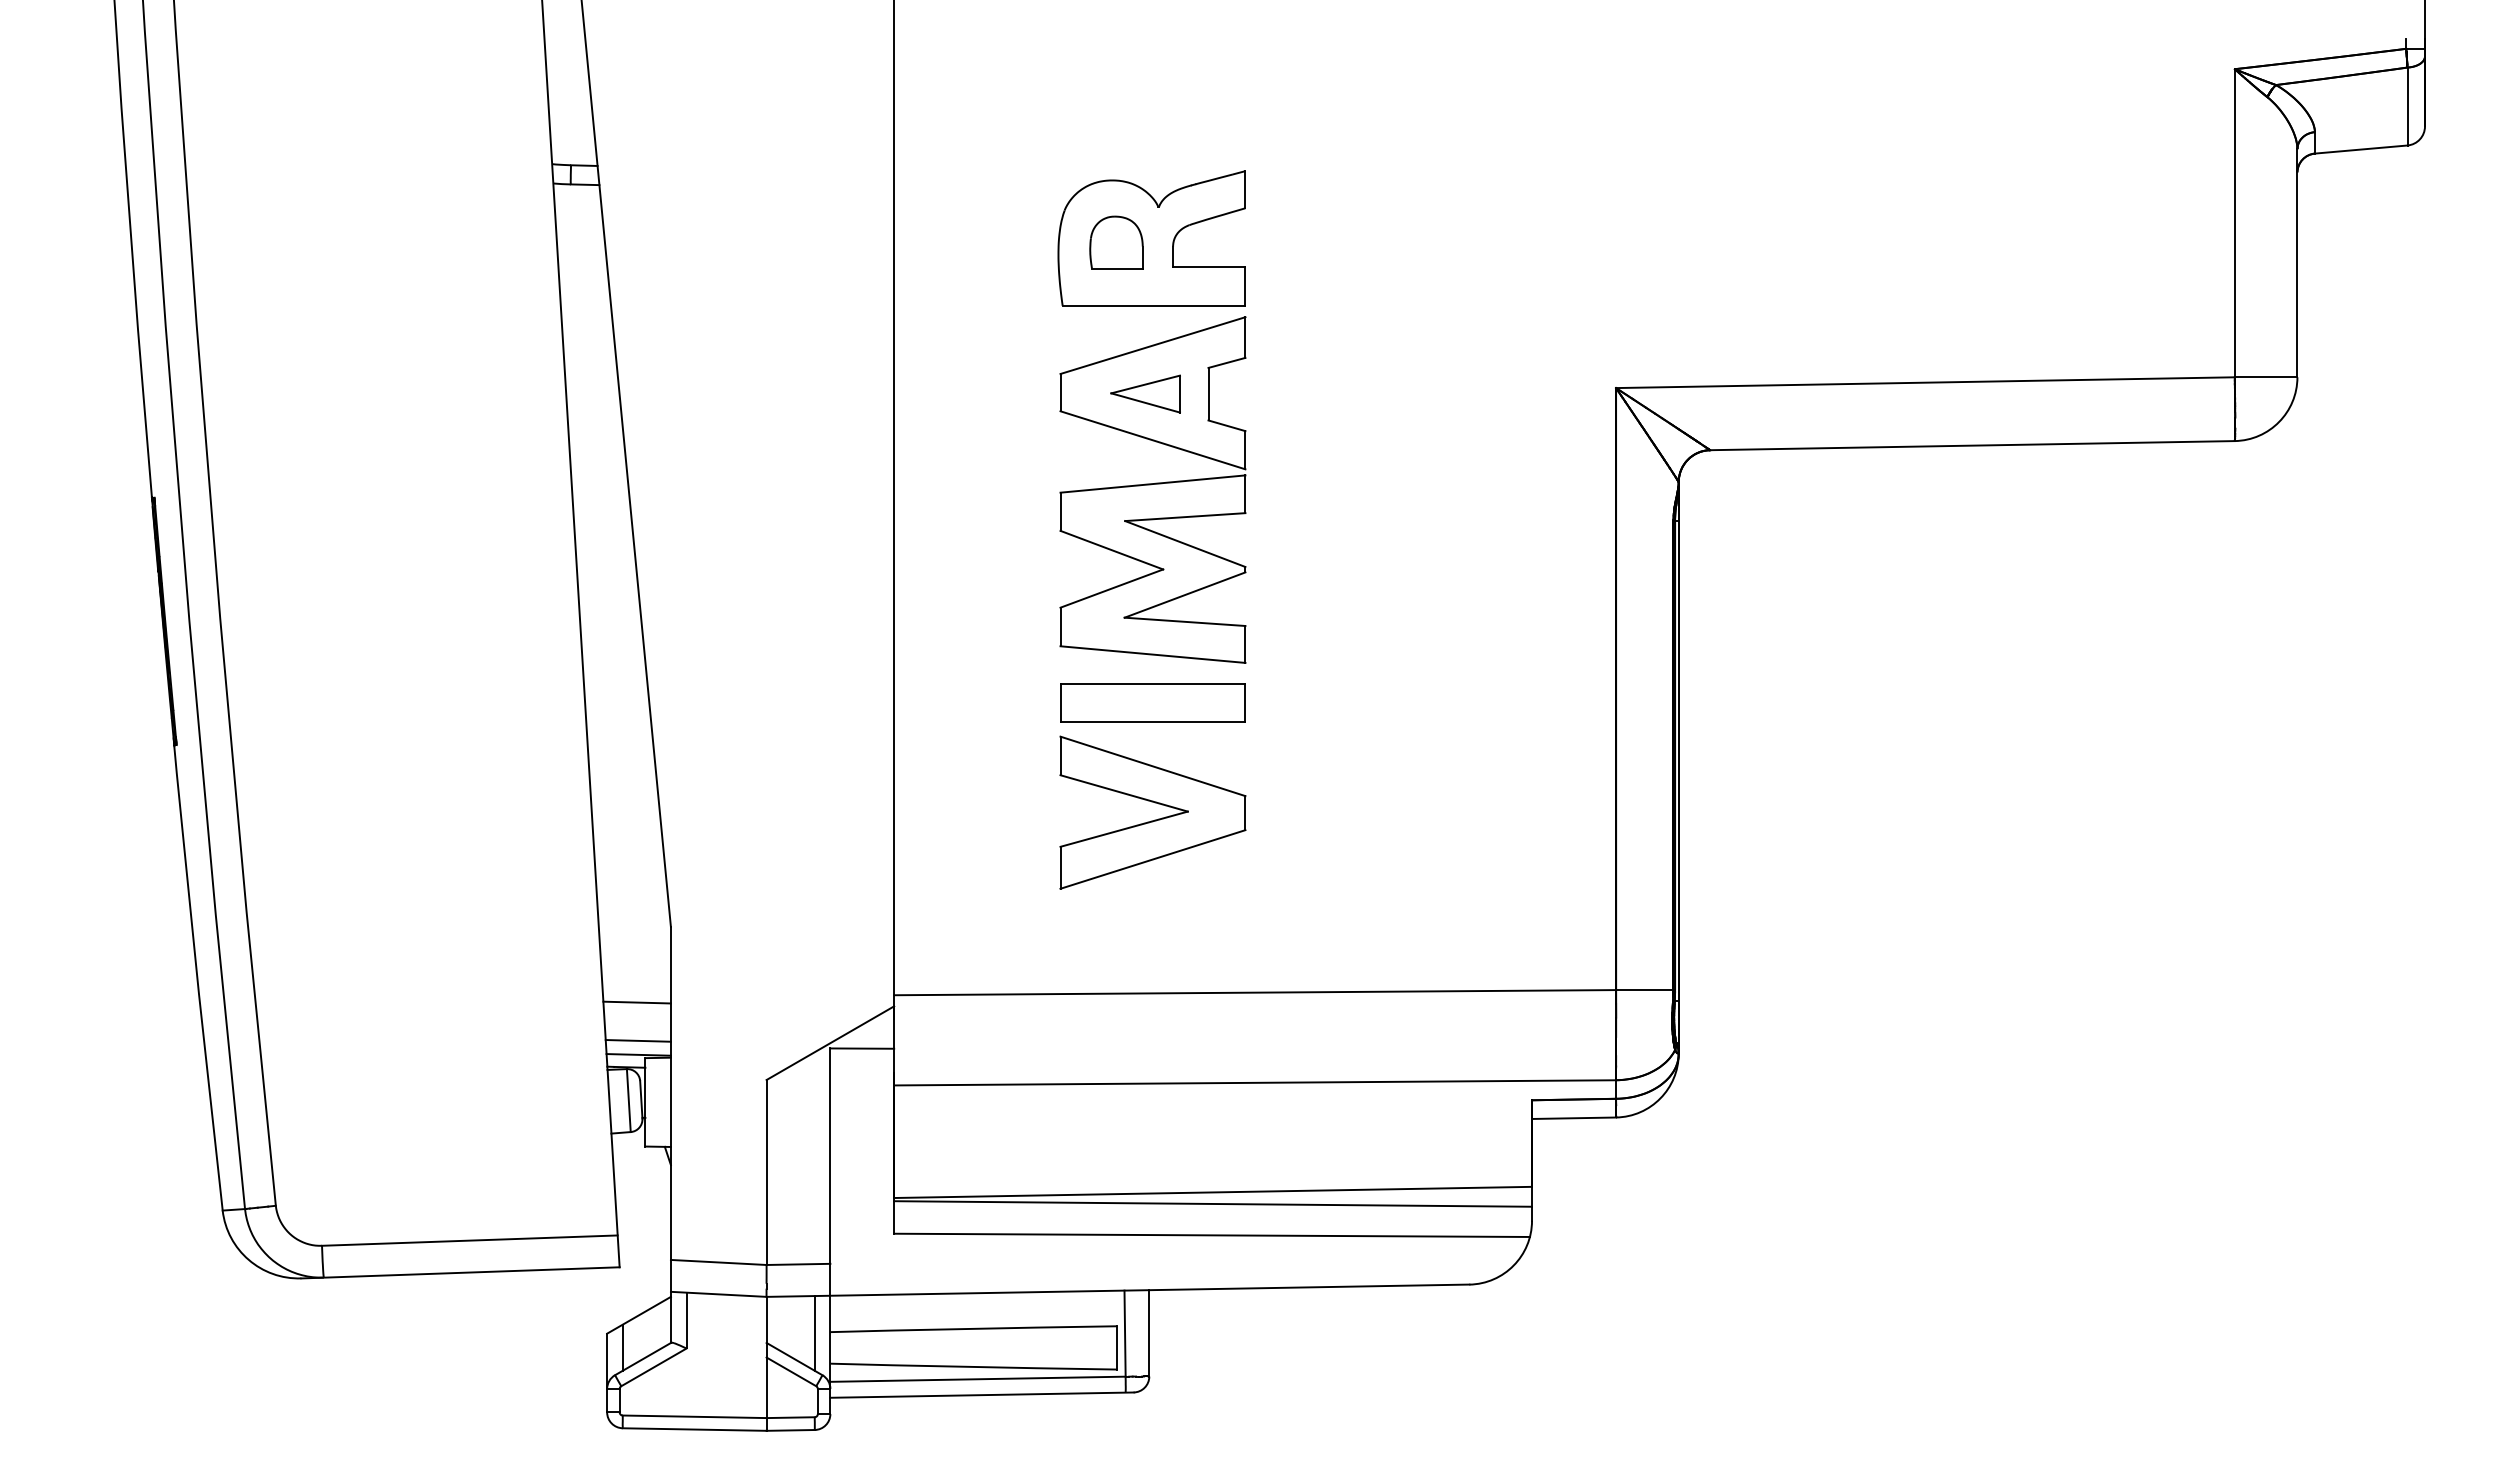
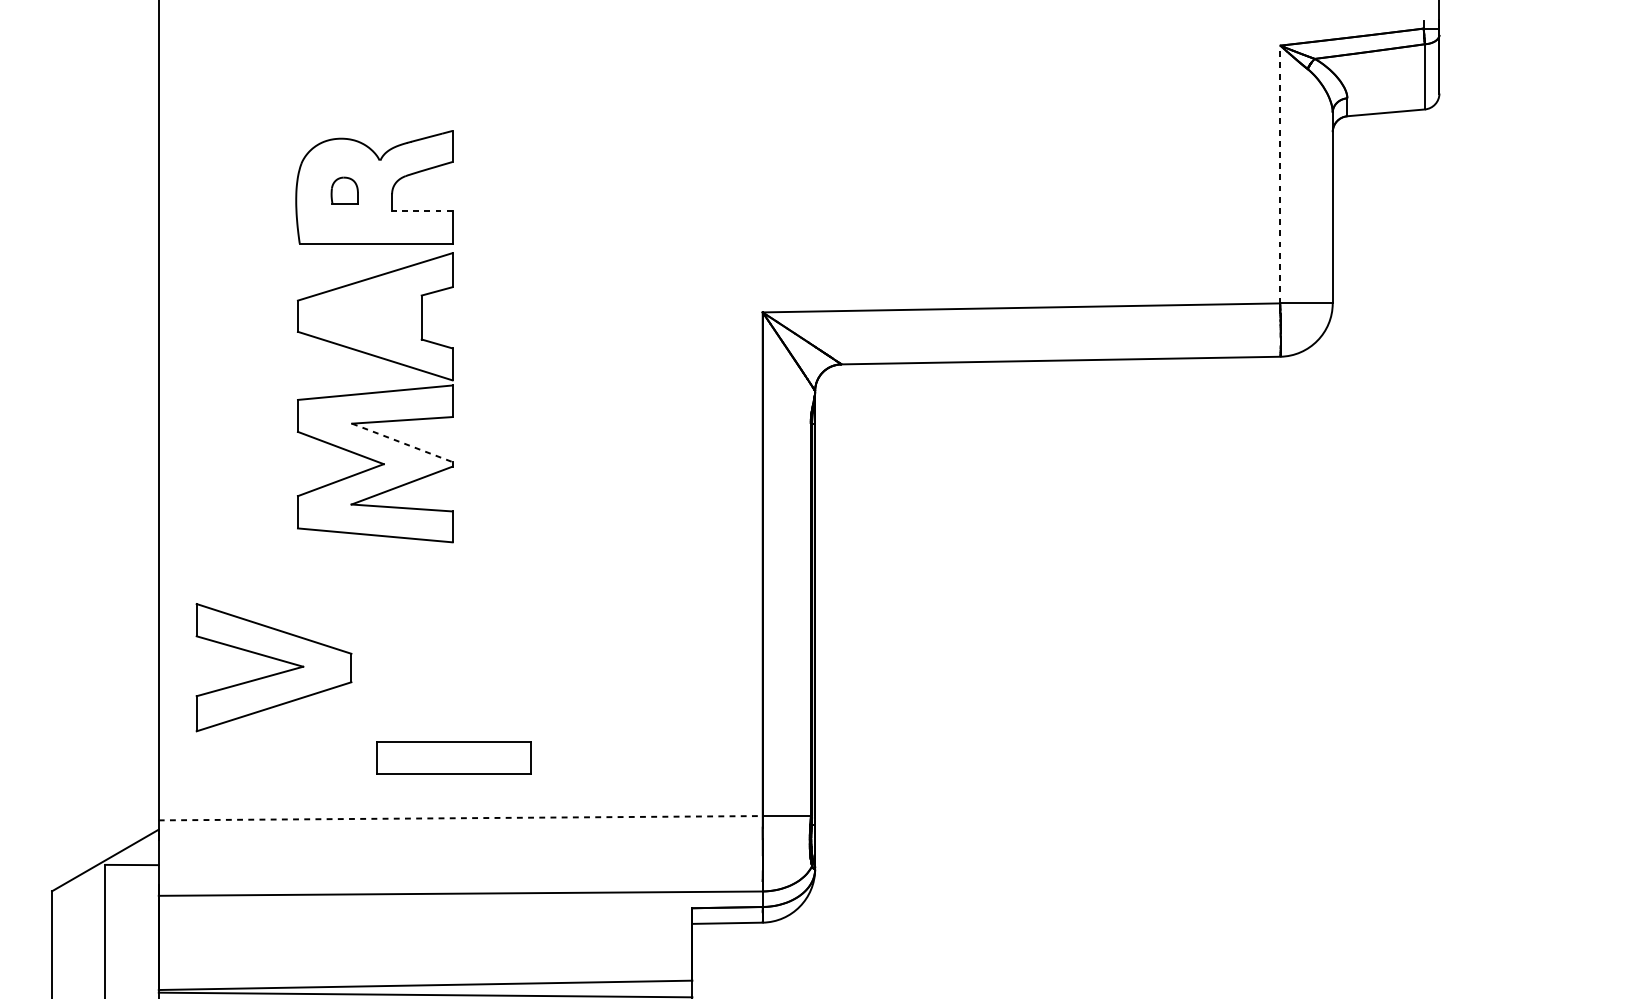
line: (2234, 222) -> (1280, 173), solid -> dashed
part: (1116, 242) -> (344, 190), size x0.6
line: (1208, 267) -> (421, 211), solid -> dashed
part: (1145, 393) -> (369, 316), removed
line: (1185, 544) -> (402, 443), solid -> dashed
part: (1152, 702) -> (453, 757), moved
part: (1154, 819) -> (275, 673), moved
line: (1255, 992) -> (461, 818), solid -> dashed

